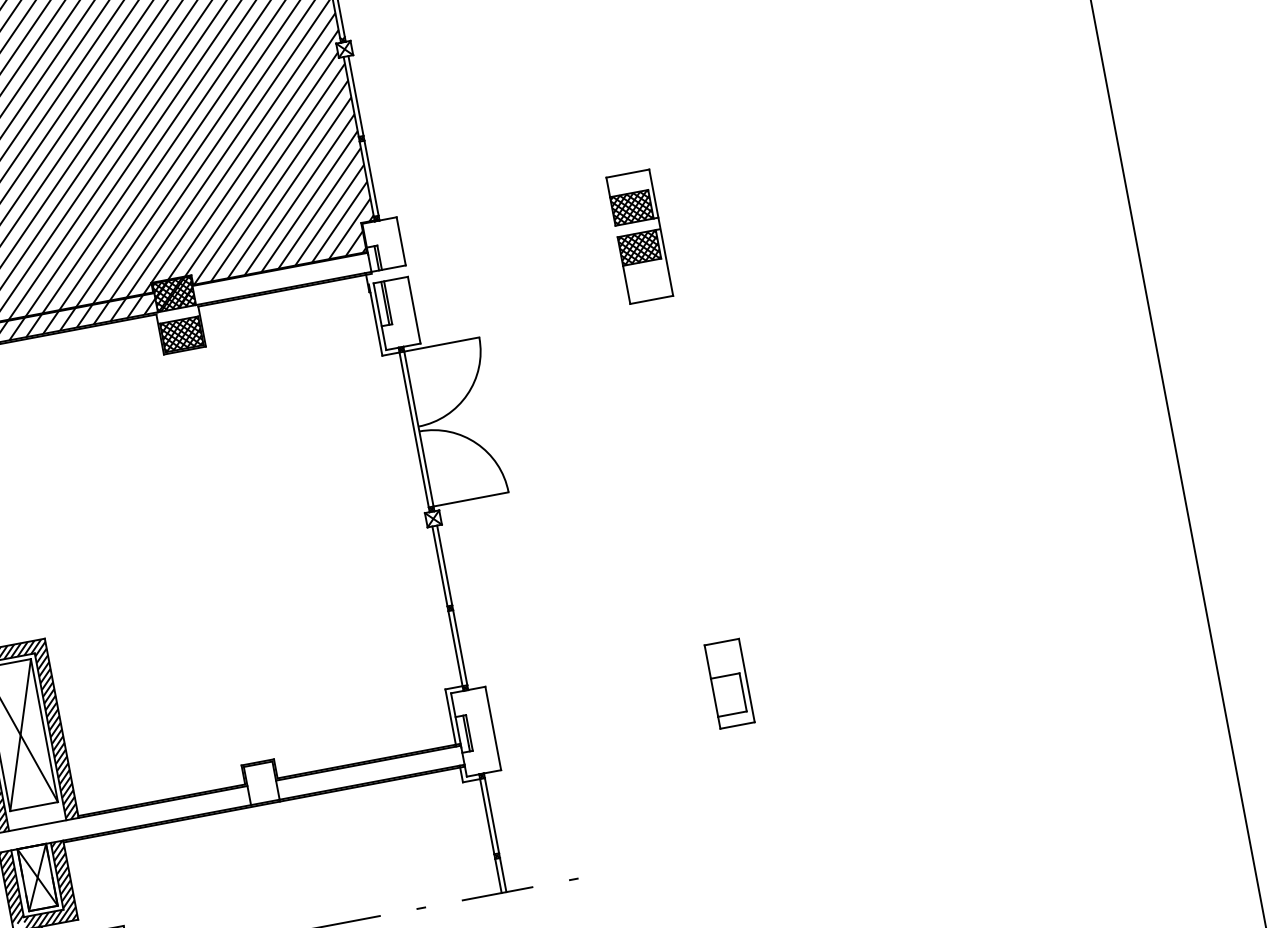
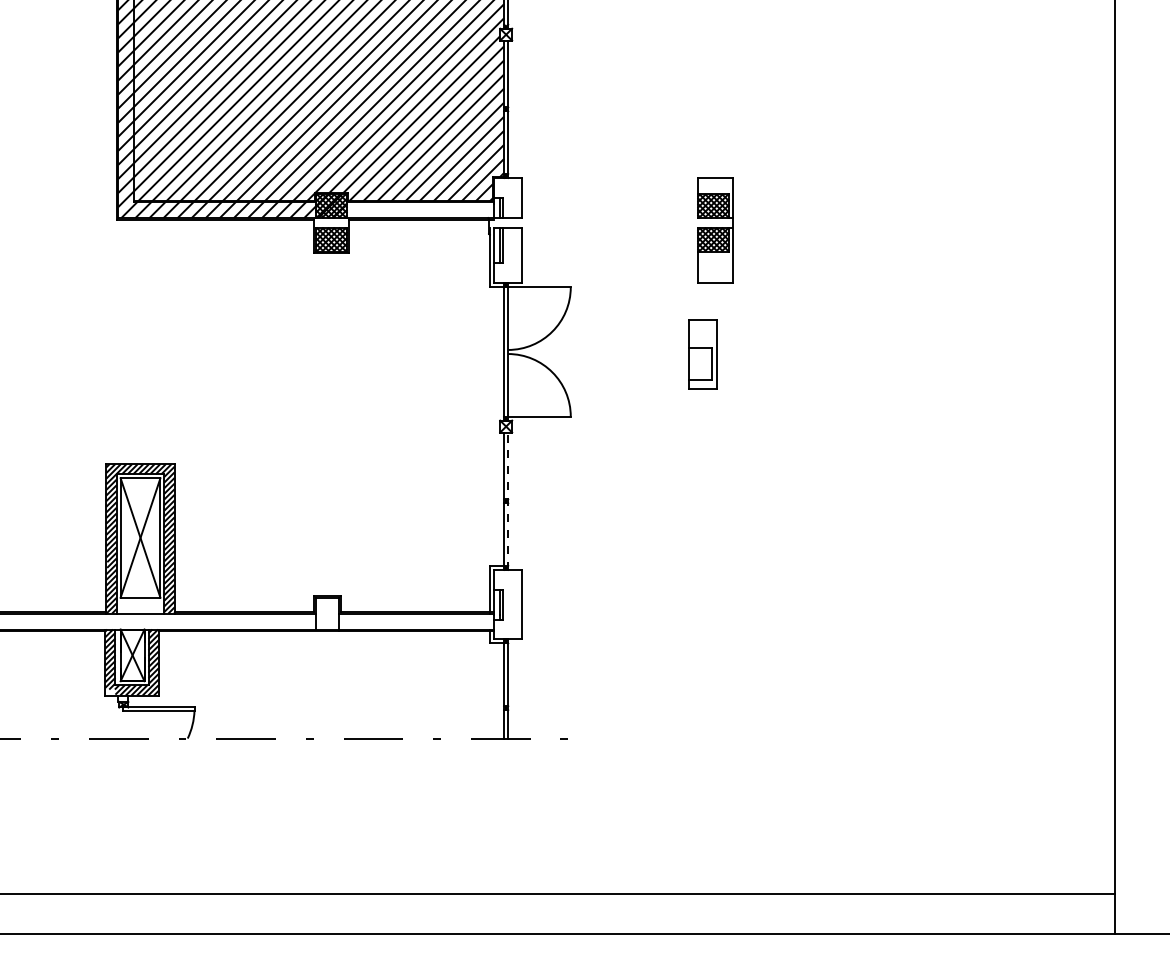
line: (453, 608) -> (508, 501), solid -> dashed
part: (729, 683) -> (702, 354), moved

